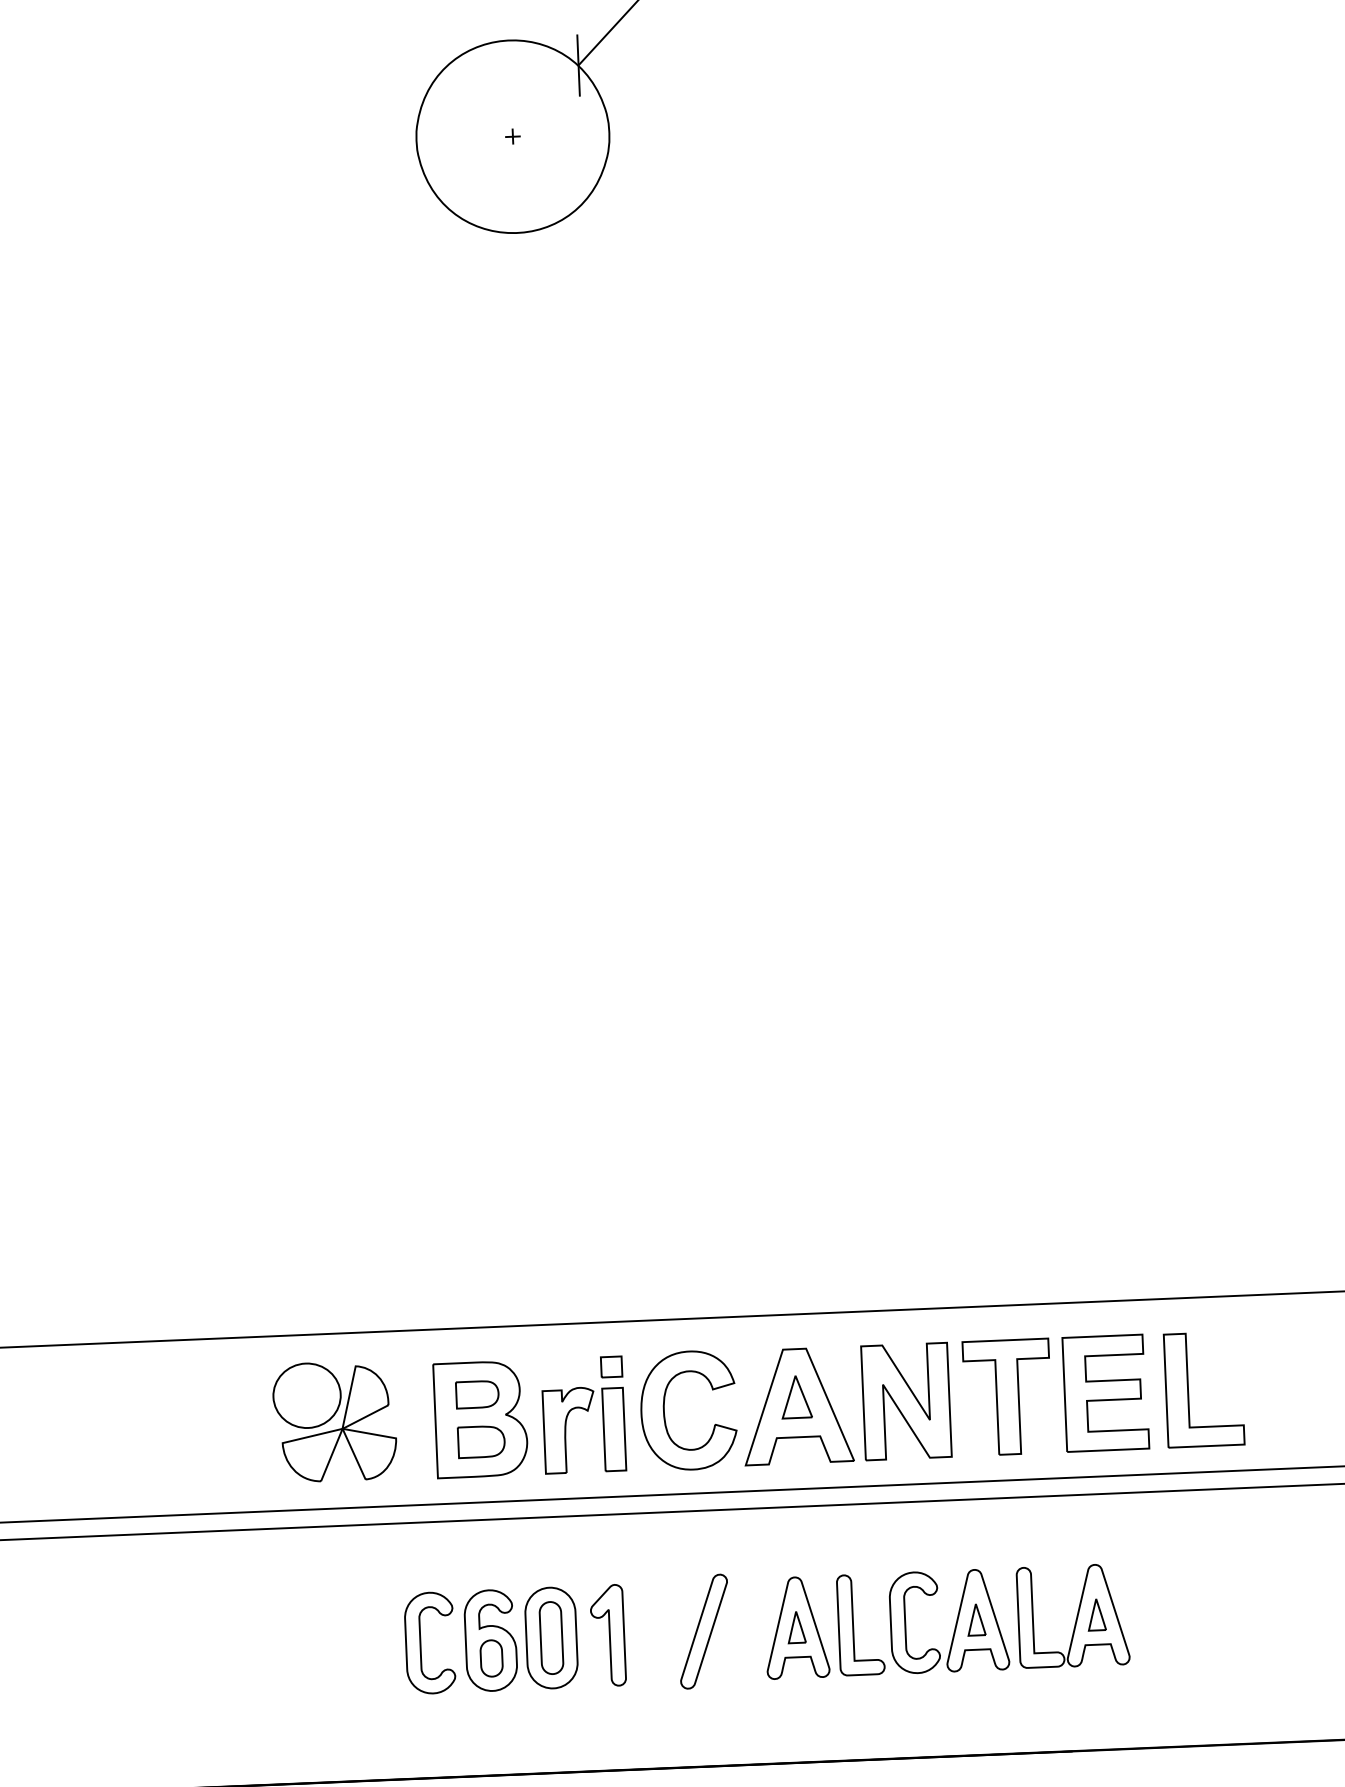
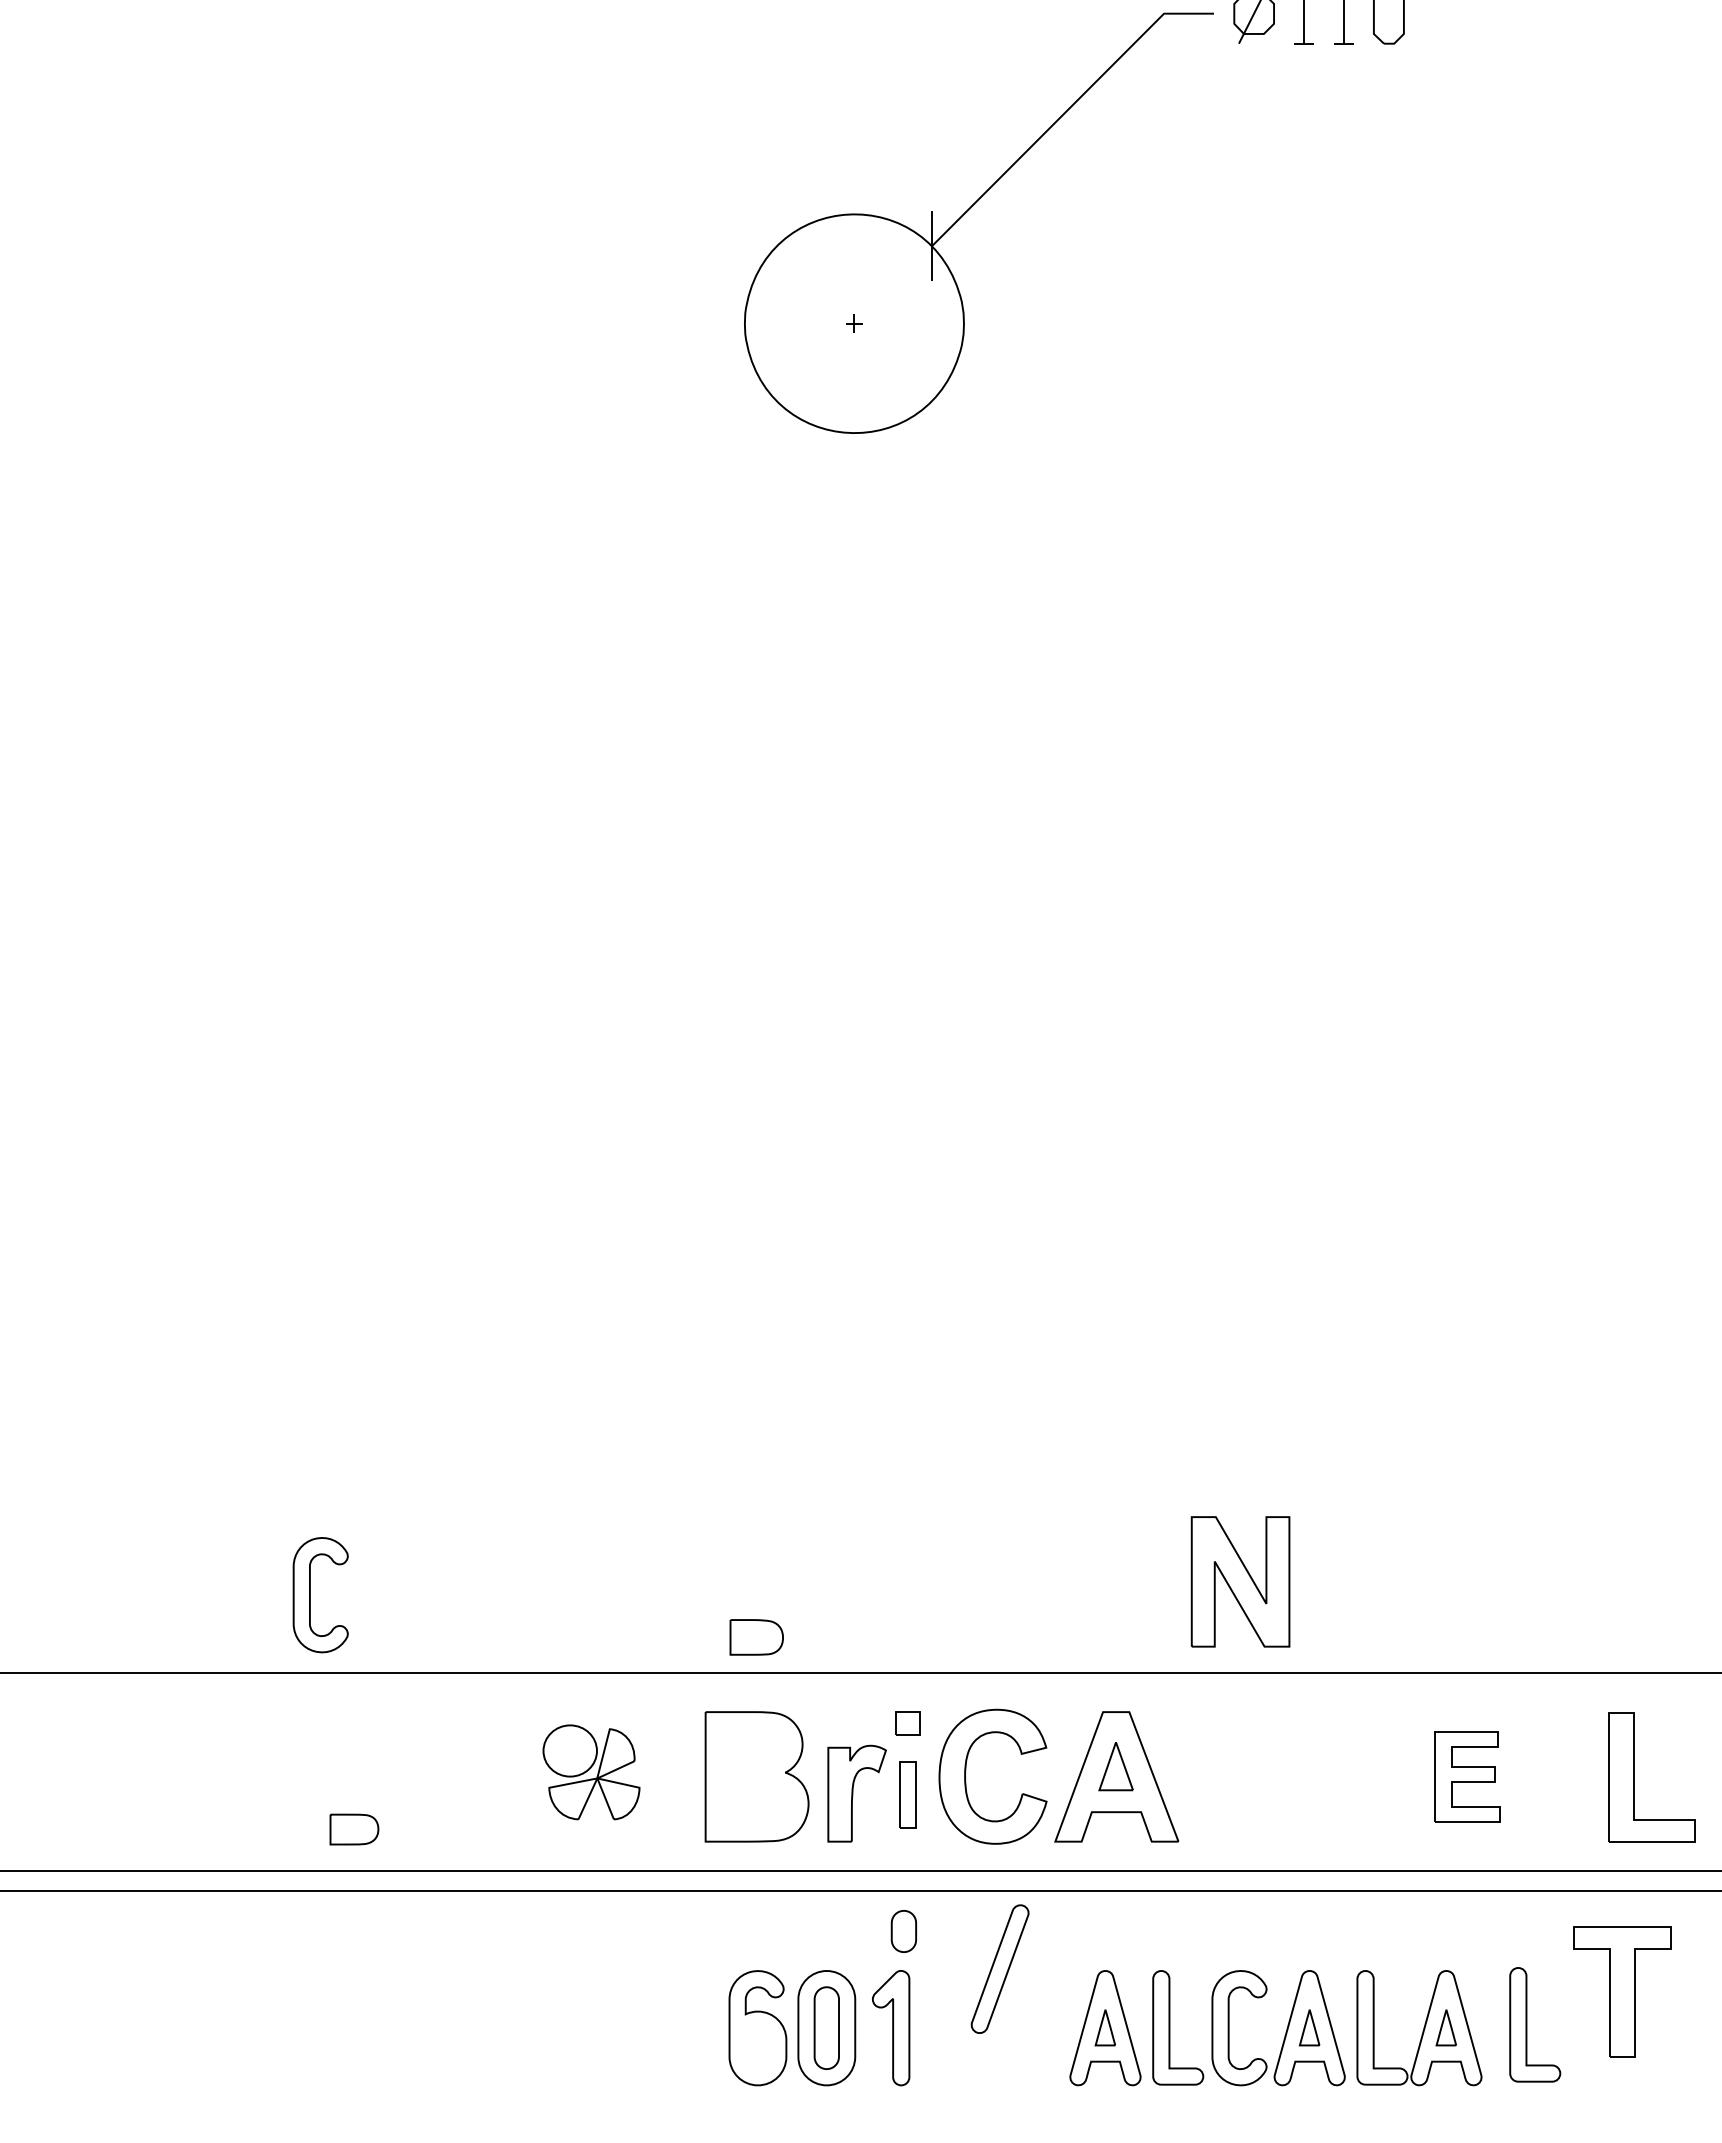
part: (1188, 1390) -> (1634, 1777), moved
part: (1106, 1392) -> (1467, 1776), size x0.7
part: (477, 1394) -> (354, 1829), moved
part: (1007, 1397) -> (1622, 1991), moved
part: (906, 1401) -> (1240, 1581), moved
part: (334, 1421) -> (591, 1772), size x0.7
part: (613, 1429) -> (907, 1794), size x0.7
part: (481, 1442) -> (756, 1637), moved
part: (1168, 1608) -> (1527, 2024), added
part: (703, 1631) -> (999, 1968), moved
part: (420, 1643) -> (310, 1595), moved
part: (491, 1658) -> (903, 1931), moved

